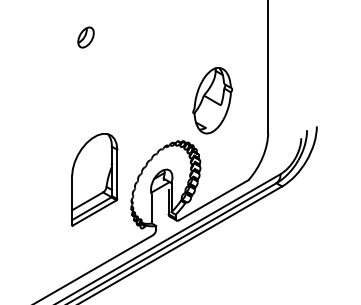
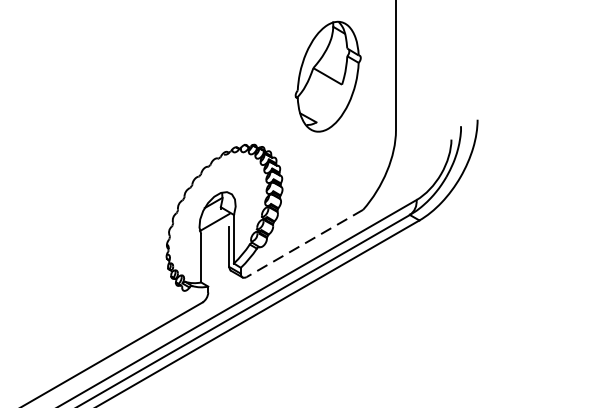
part: (212, 100) -> (327, 76), moved
part: (94, 179) -> (104, 208), removed
line: (213, 200) -> (304, 243), solid -> dashed

